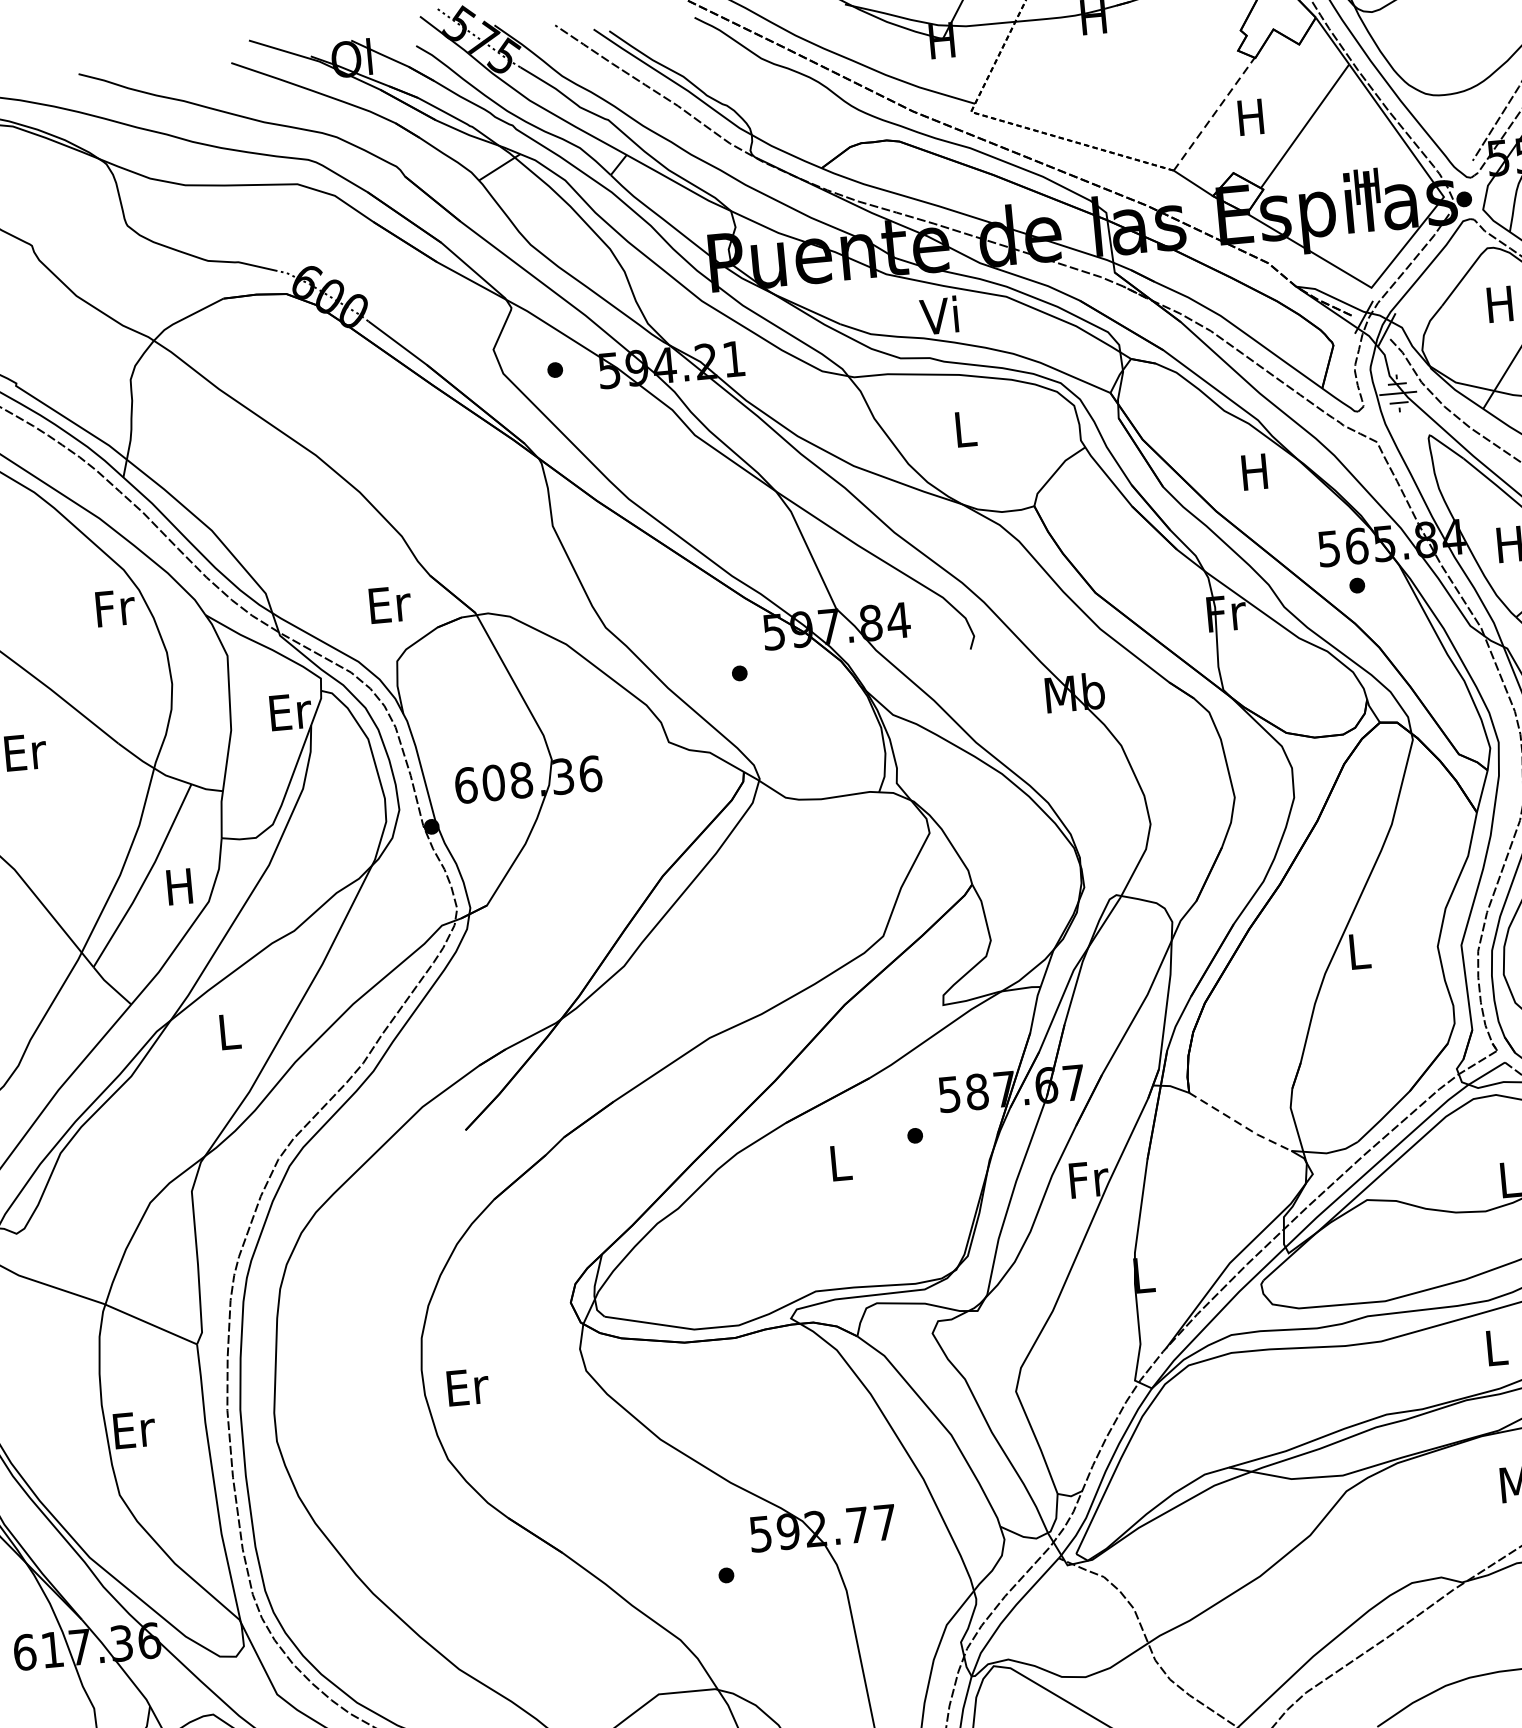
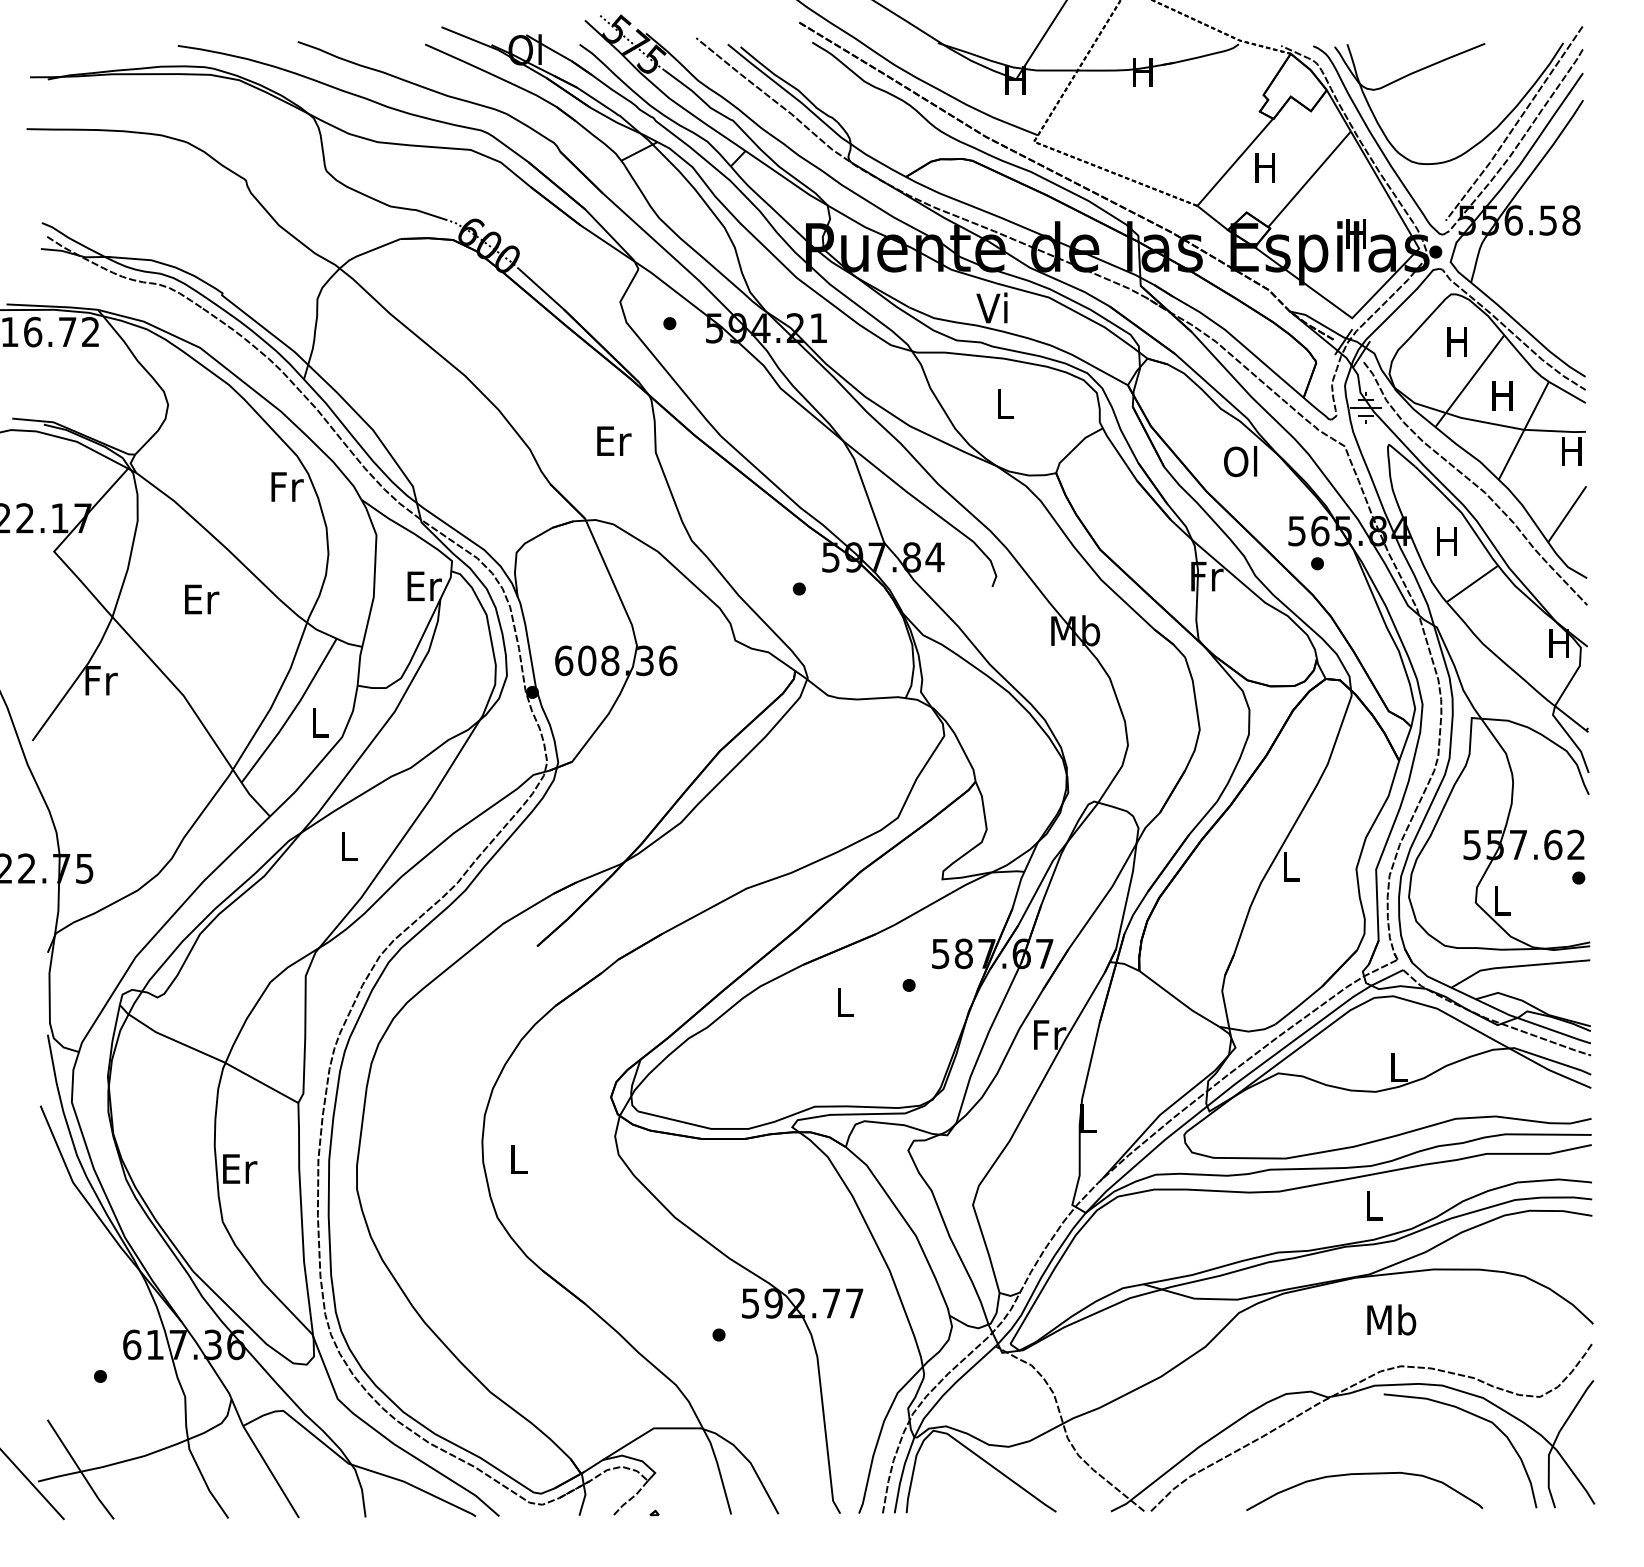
line: (1214, 114) -> (1235, 162), dashed -> solid
text: (1253, 471) -> (1240, 461), H -> Ol
text: (390, 603) -> (614, 440), moved
text: (178, 886) -> (318, 722), H -> L
line: (1240, 1123) -> (1179, 1000), dashed -> solid
text: (467, 1386) -> (519, 1158), Er -> L

